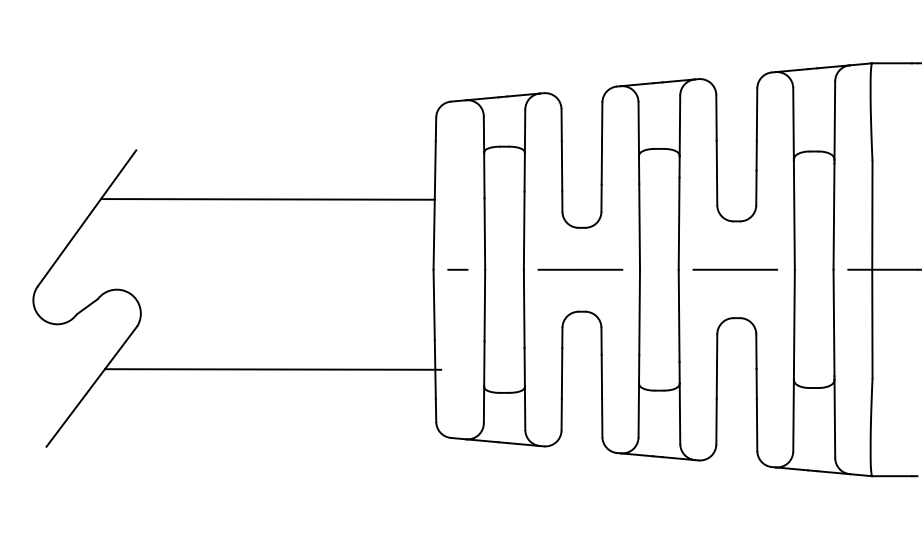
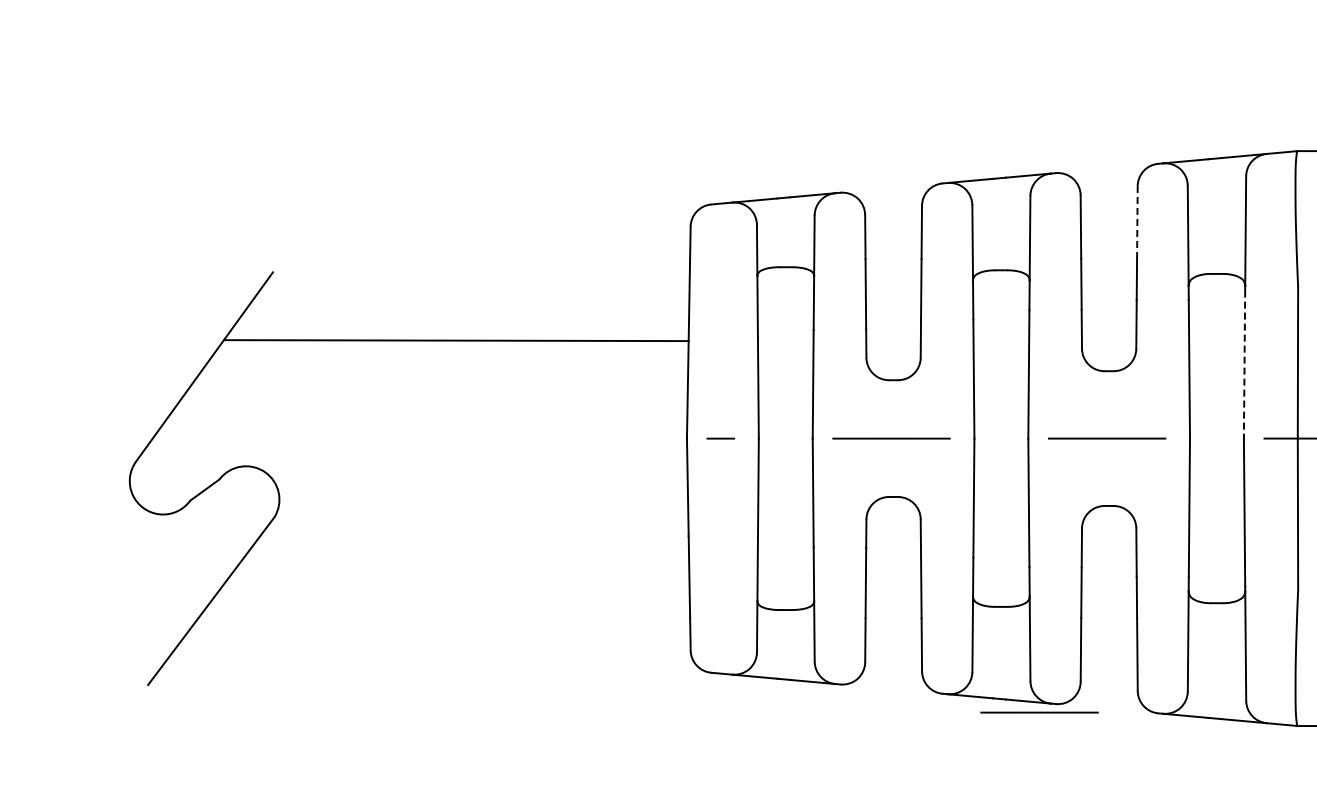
line: (757, 114) -> (1137, 222), solid -> dashed
line: (833, 216) -> (1244, 364), solid -> dashed
line: (273, 369) -> (463, 577), removed
line: (686, 466) -> (1039, 712), added

